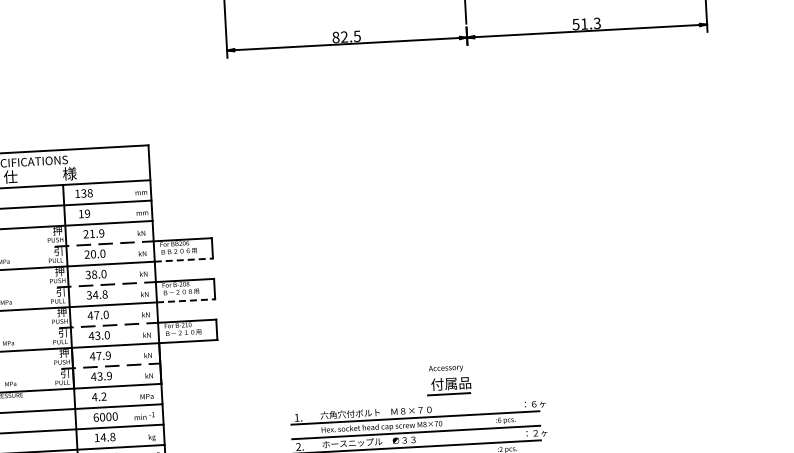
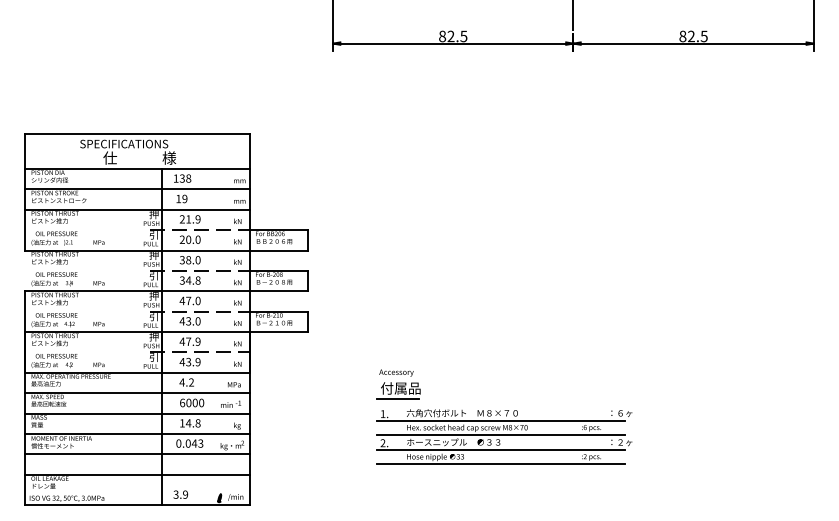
text: (586, 24) -> (693, 36), 51.3 -> 82.5
line: (184, 260) -> (279, 250), dashed -> solid
line: (186, 301) -> (279, 291), dashed -> solid
part: (448, 379) -> (398, 384), moved

